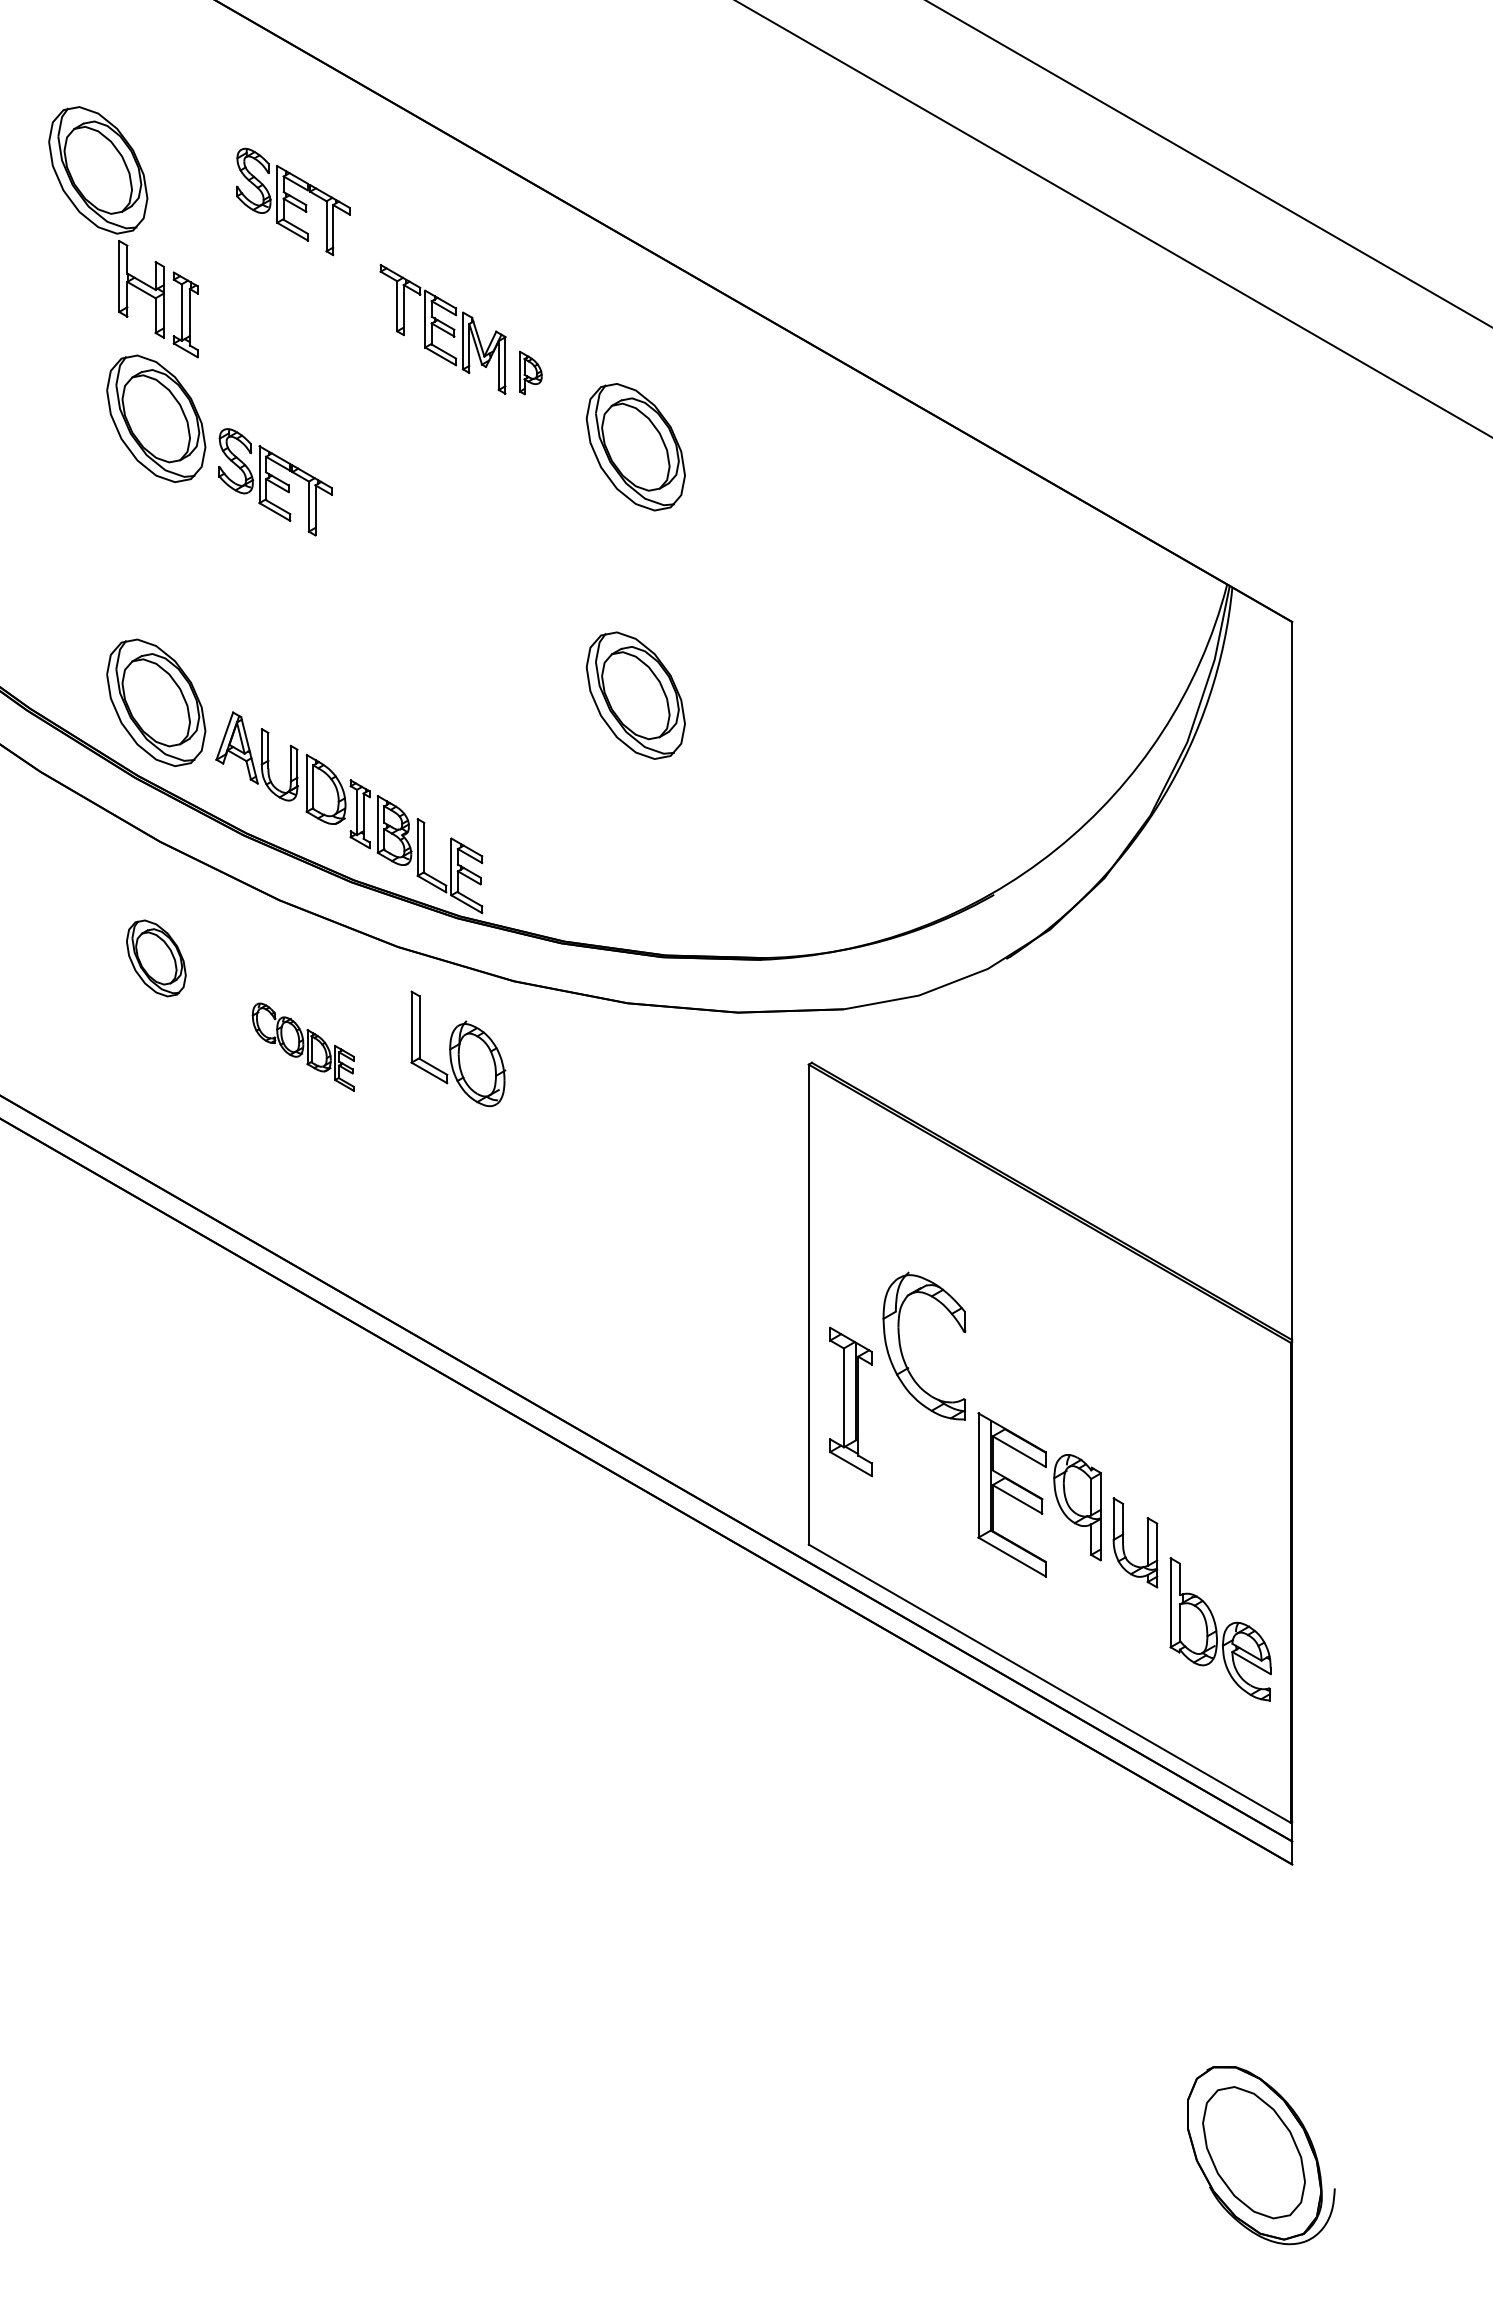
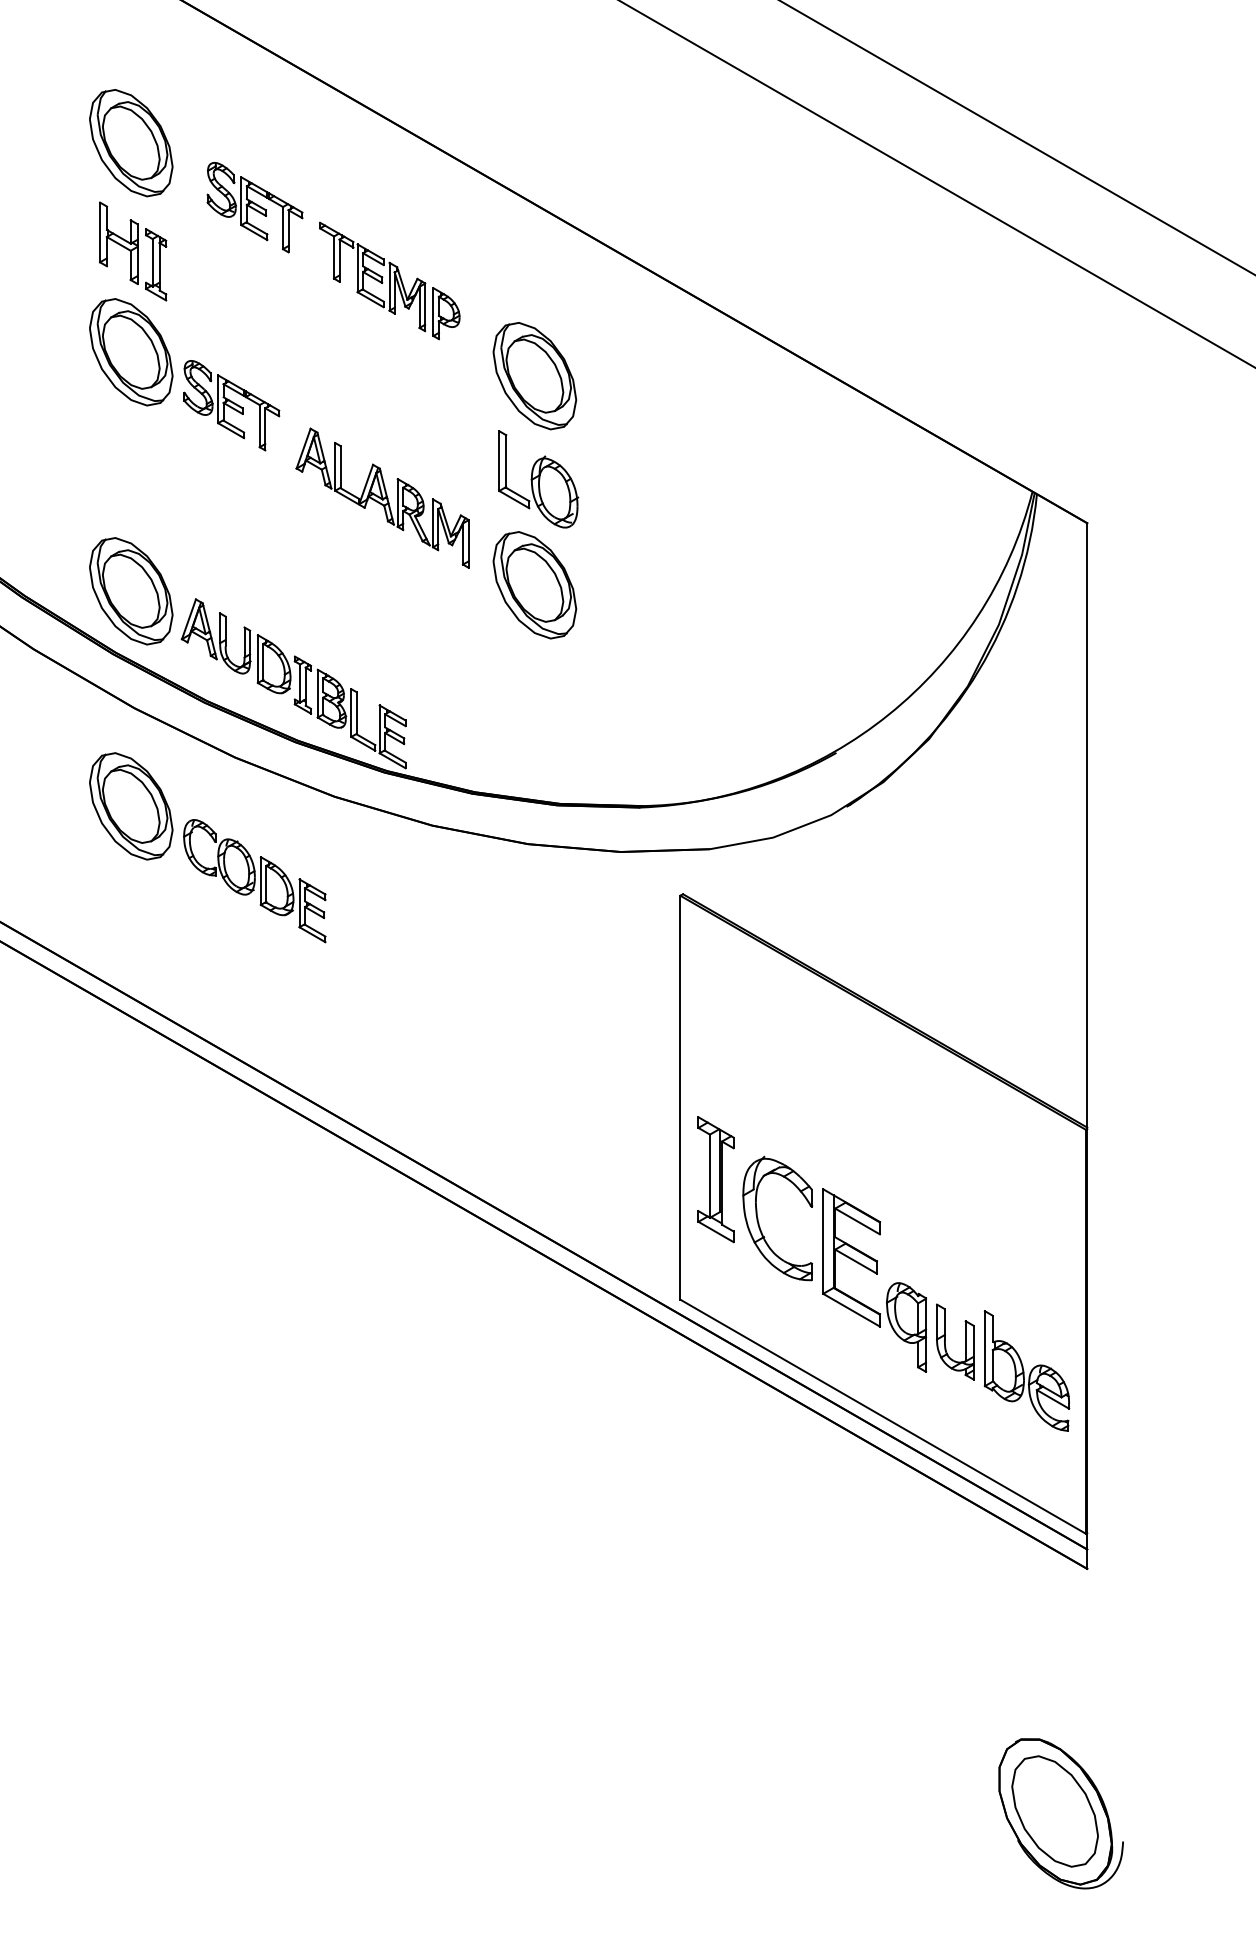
part: (98, 170) -> (131, 143), moved
part: (293, 201) -> (255, 207), moved
part: (530, 372) -> (446, 313), size x1.43
part: (454, 591) -> (382, 497), added
part: (156, 958) -> (131, 806), size x1.67
part: (303, 1046) -> (255, 880), size x1.67
part: (458, 1048) -> (538, 479), moved
part: (902, 1351) -> (759, 1223), moved
part: (1077, 1507) -> (906, 1327), moved
part: (1124, 1546) -> (946, 1345), moved

